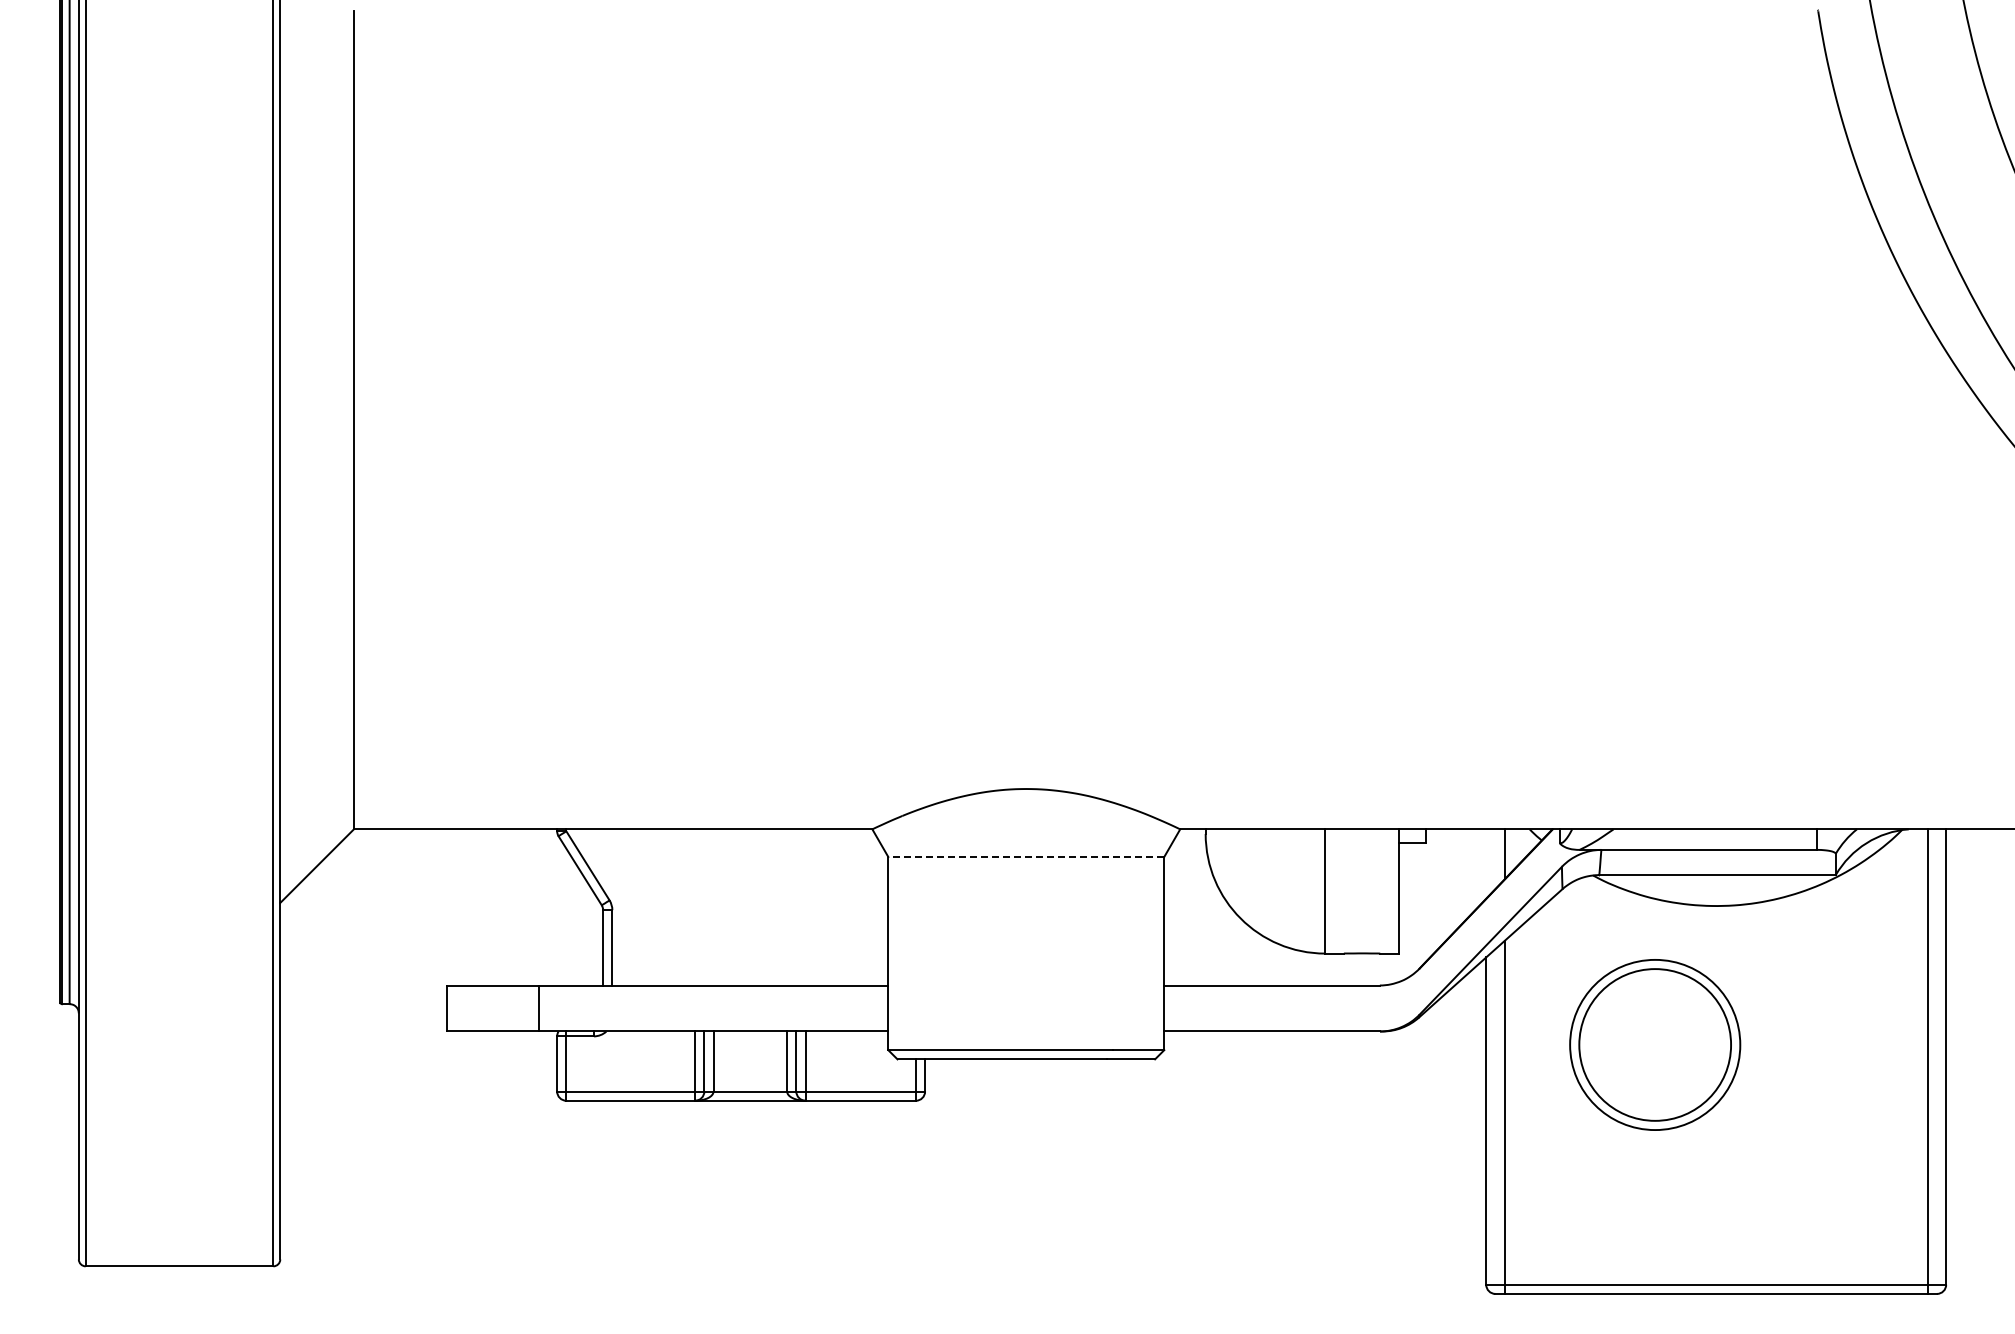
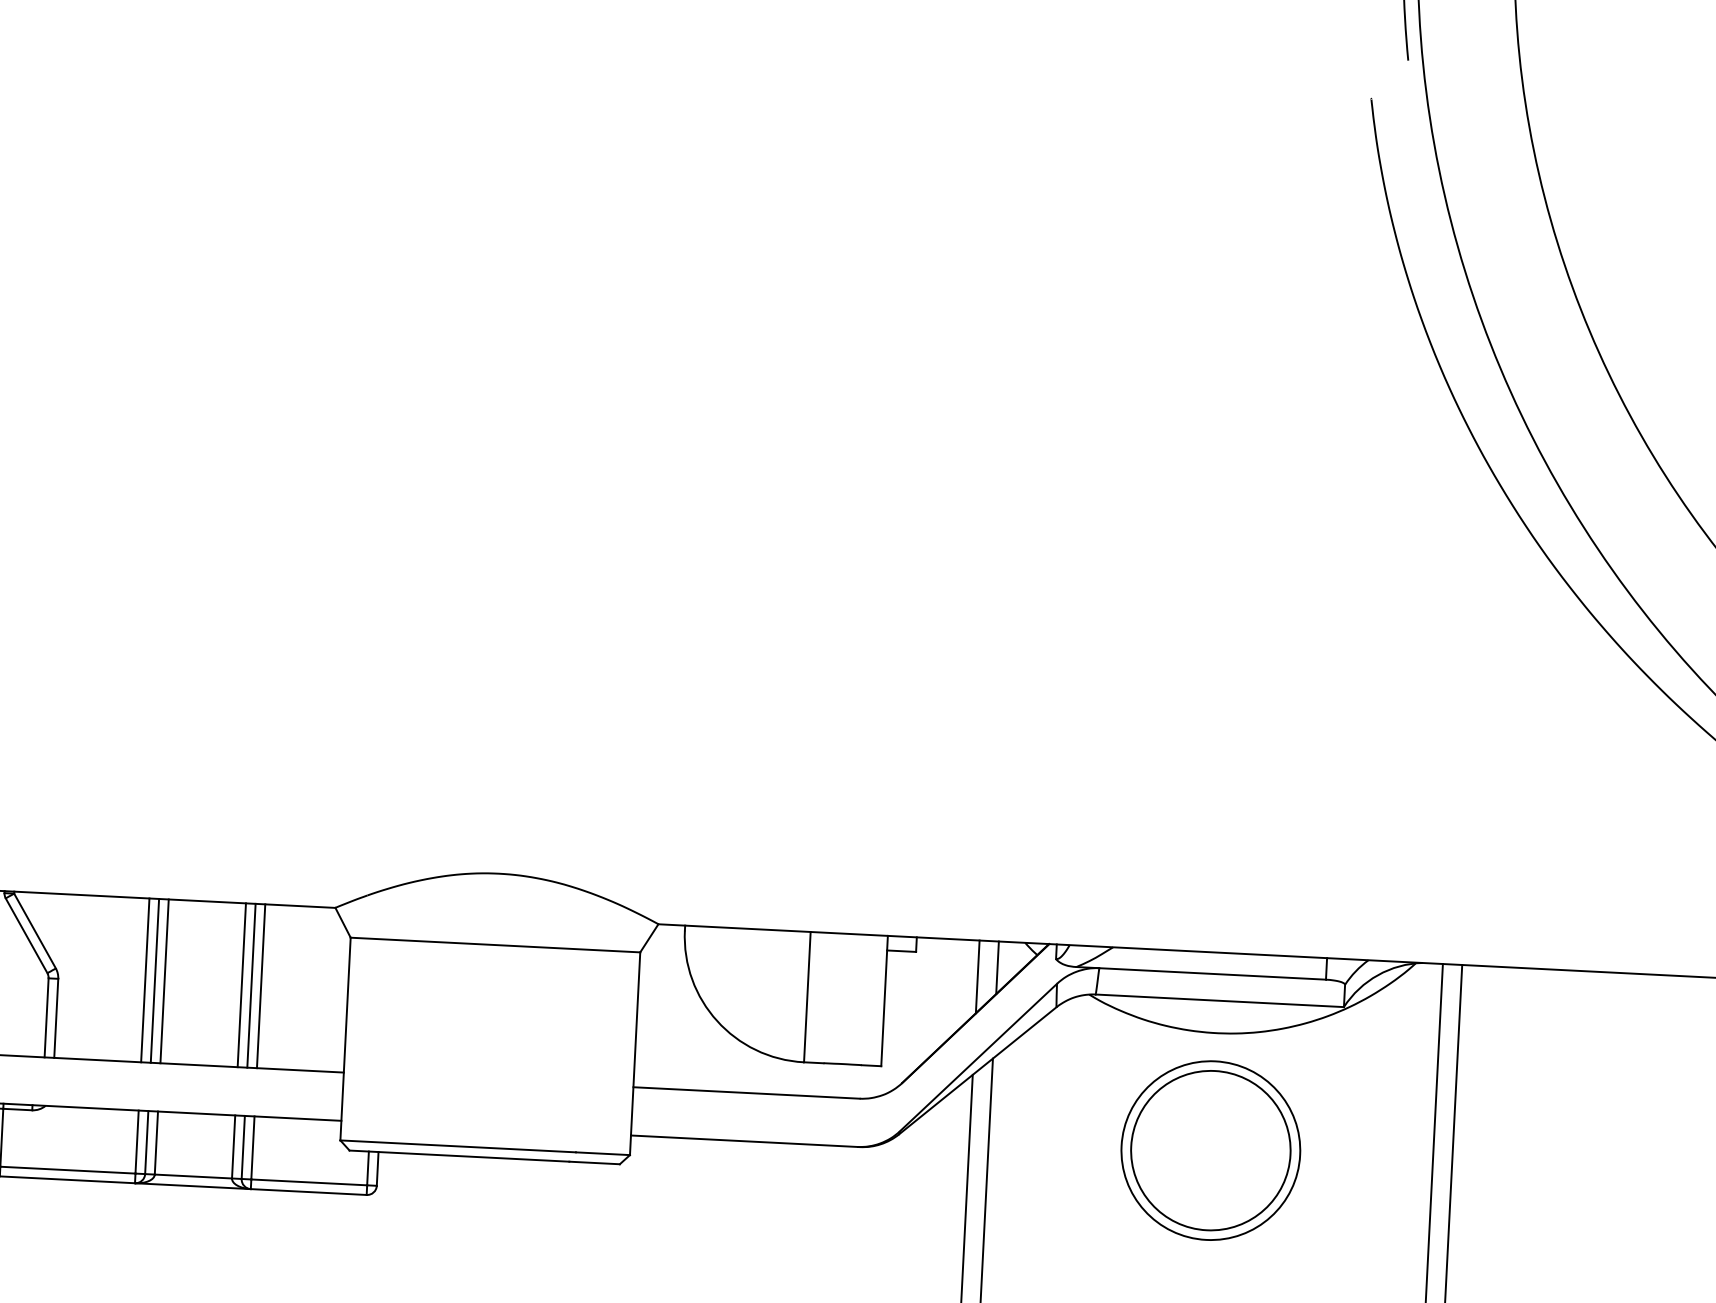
line: (1026, 856) -> (495, 944), dashed -> solid
line: (1486, 863) -> (978, 976), added
line: (695, 907) -> (145, 980), added
line: (704, 907) -> (155, 980), added
line: (713, 907) -> (164, 981), added
line: (787, 907) -> (242, 985), added
line: (796, 907) -> (251, 985), added
line: (805, 907) -> (261, 986), added
part: (1655, 1044) -> (1211, 1150), moved

